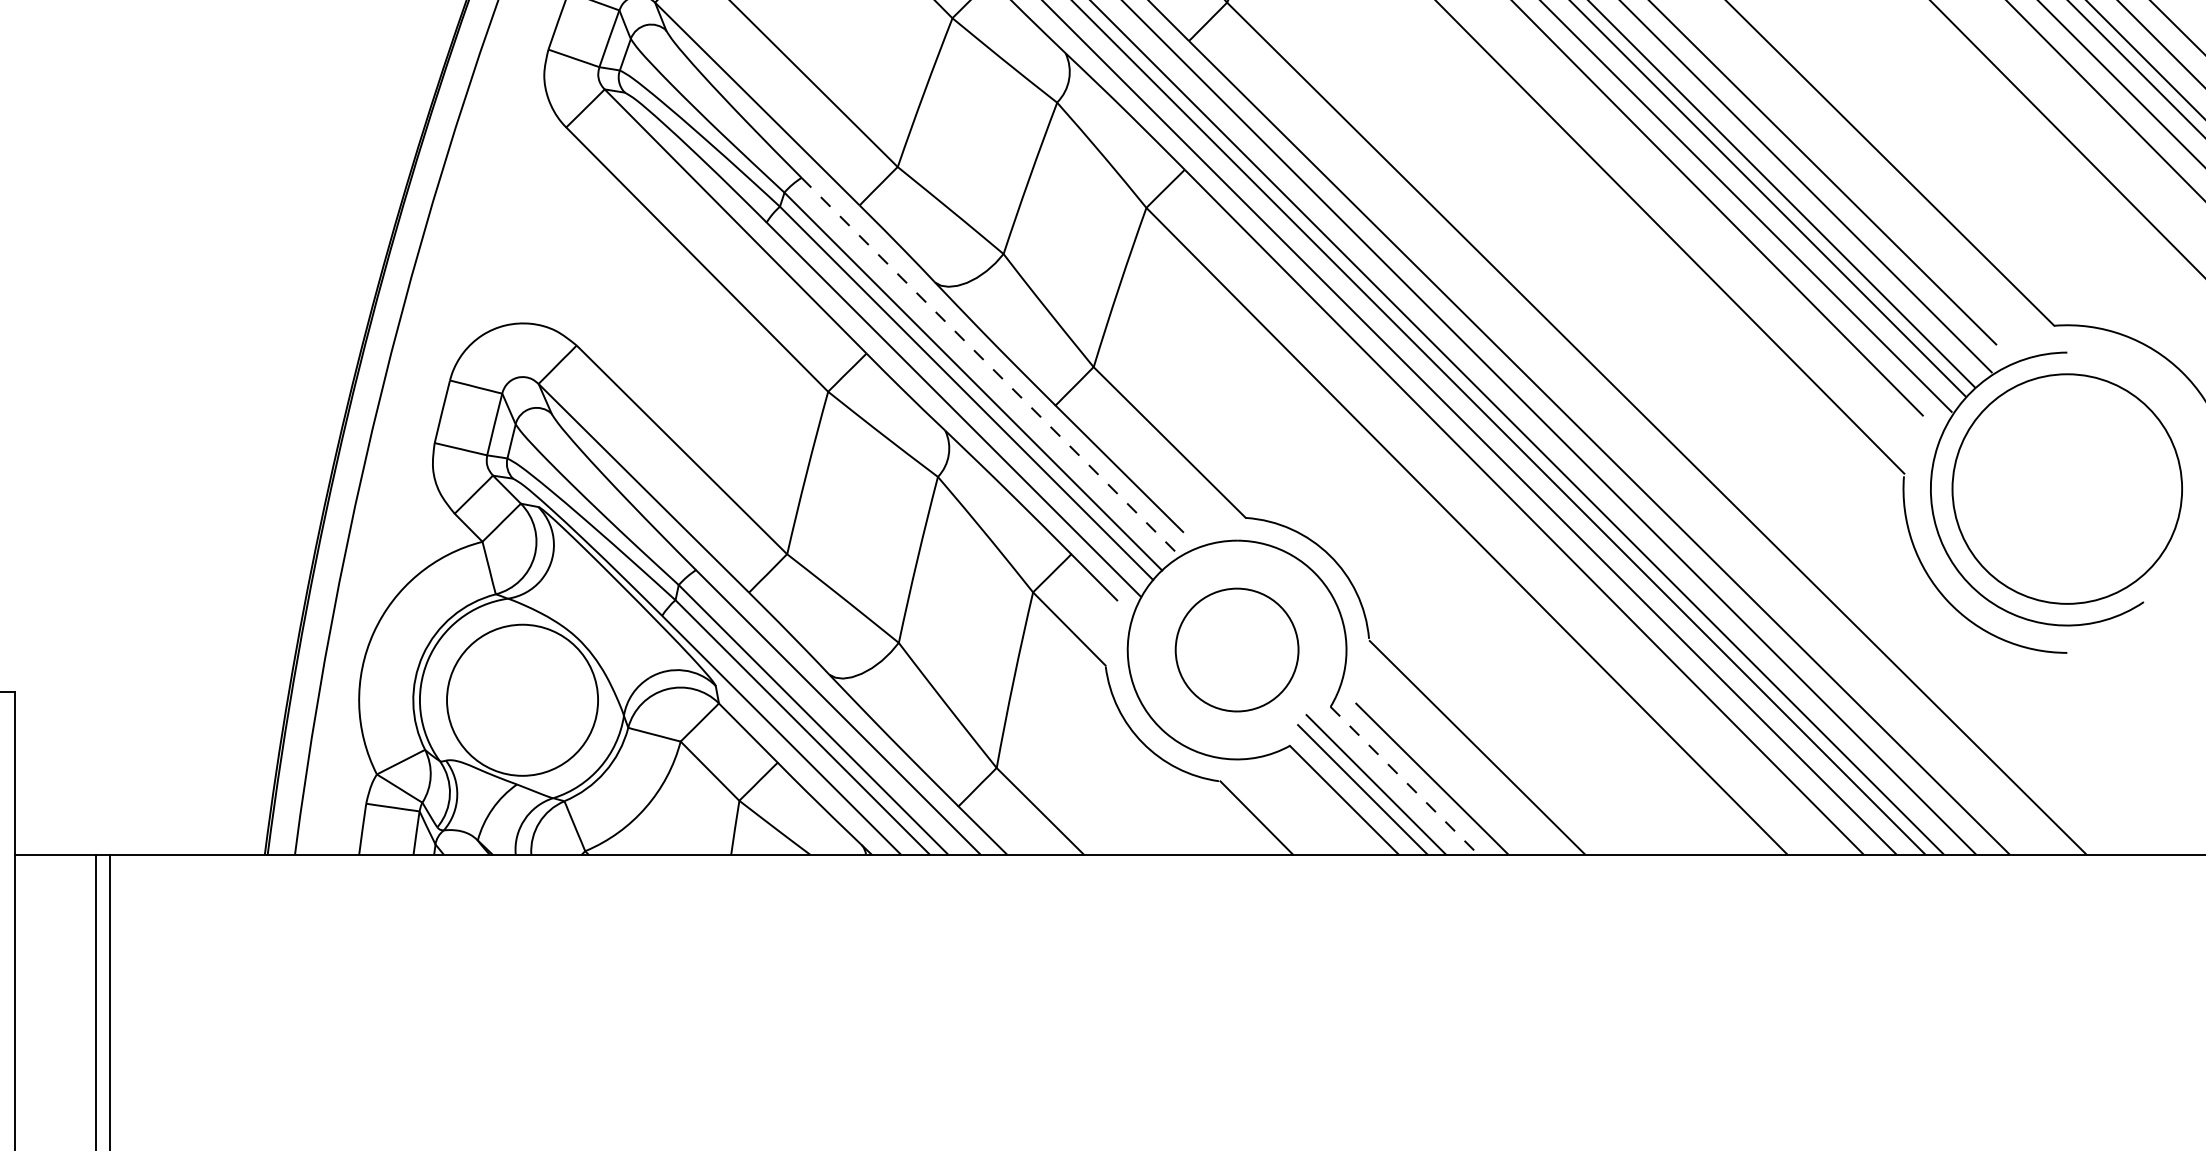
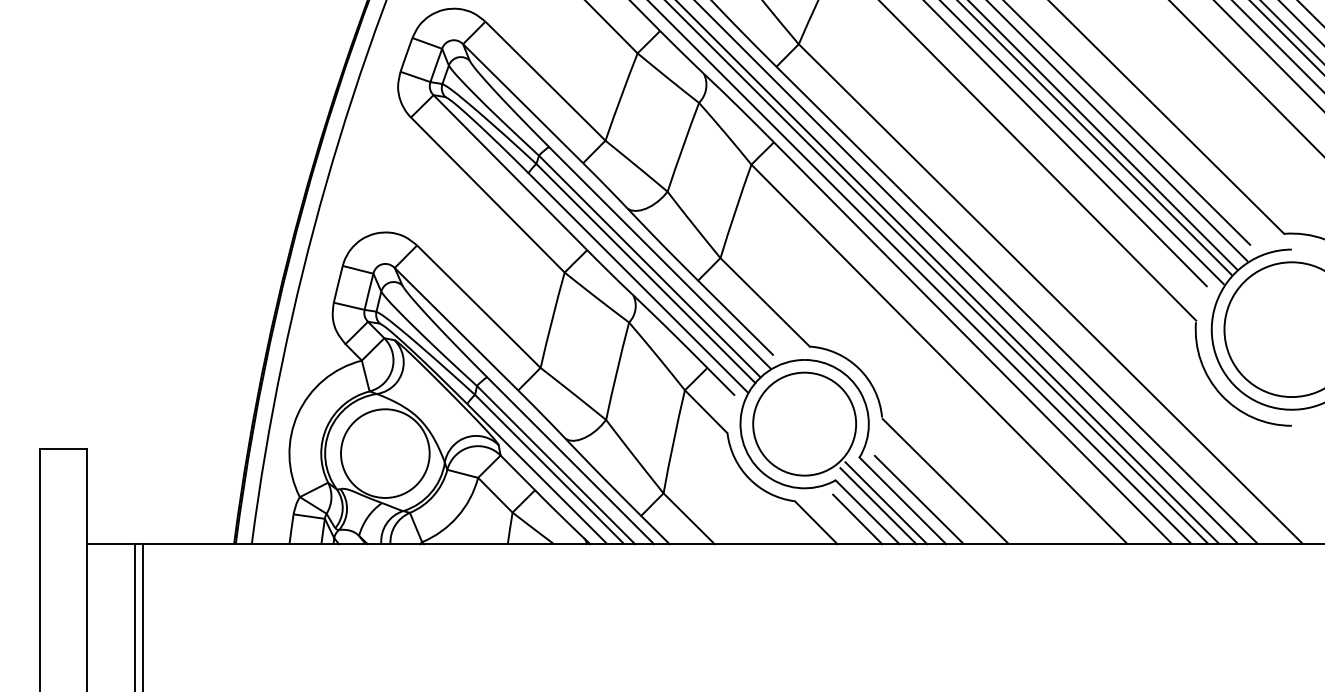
line: (991, 366) -> (660, 257), dashed -> solid
circle: (1236, 648) -> (804, 423), size x1.43
line: (1405, 781) -> (903, 501), dashed -> solid
line: (1327, 812) -> (857, 519), added

